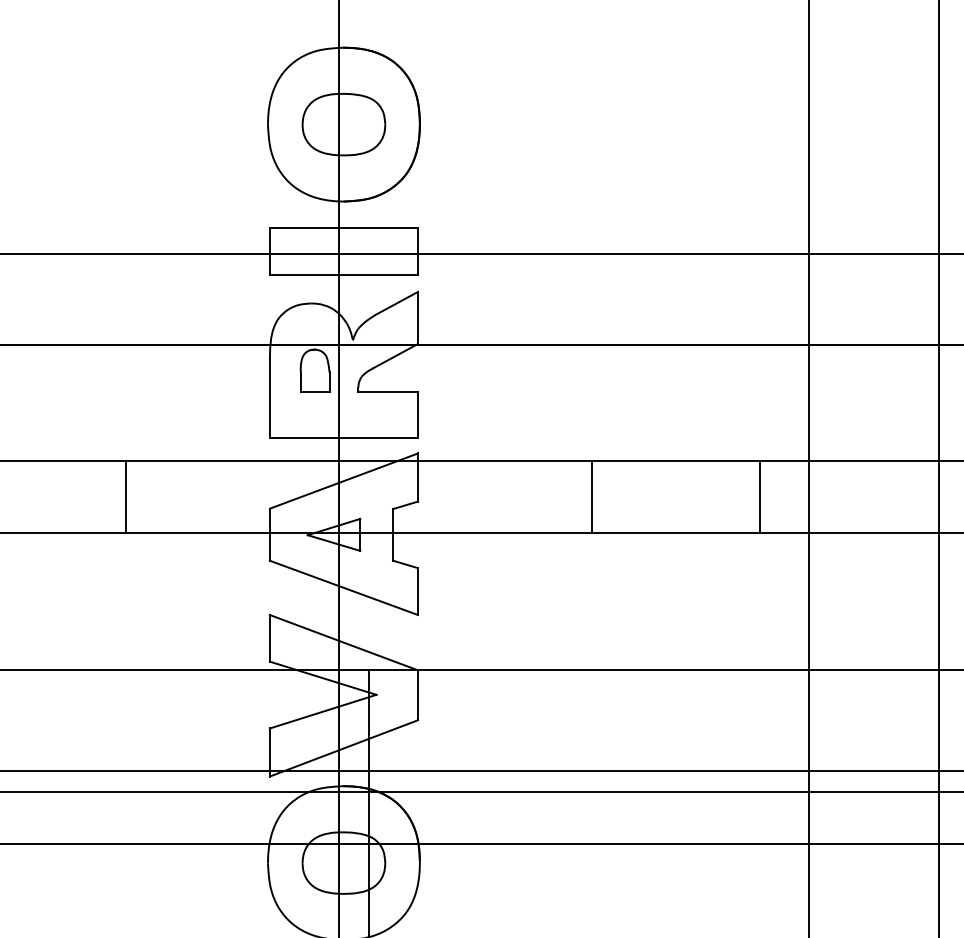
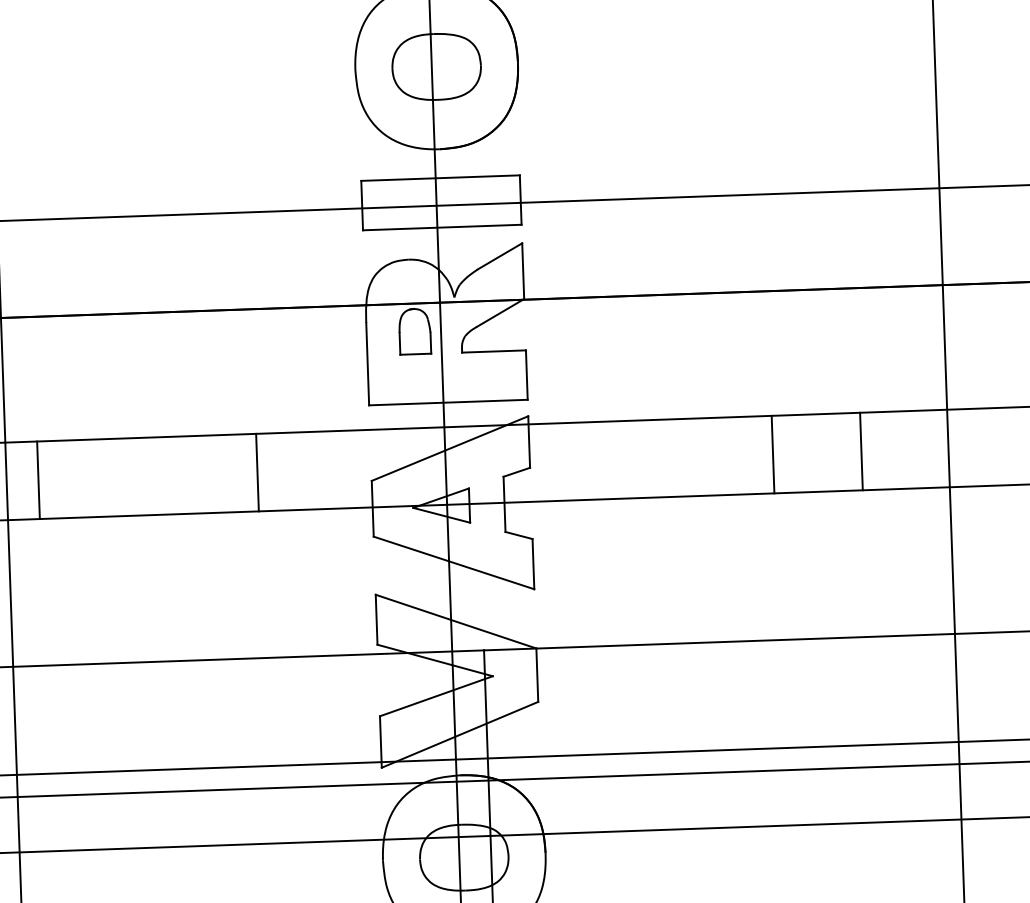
line: (125, 497) -> (257, 472), moved
line: (592, 497) -> (773, 454), moved
line: (759, 497) -> (861, 451), moved

